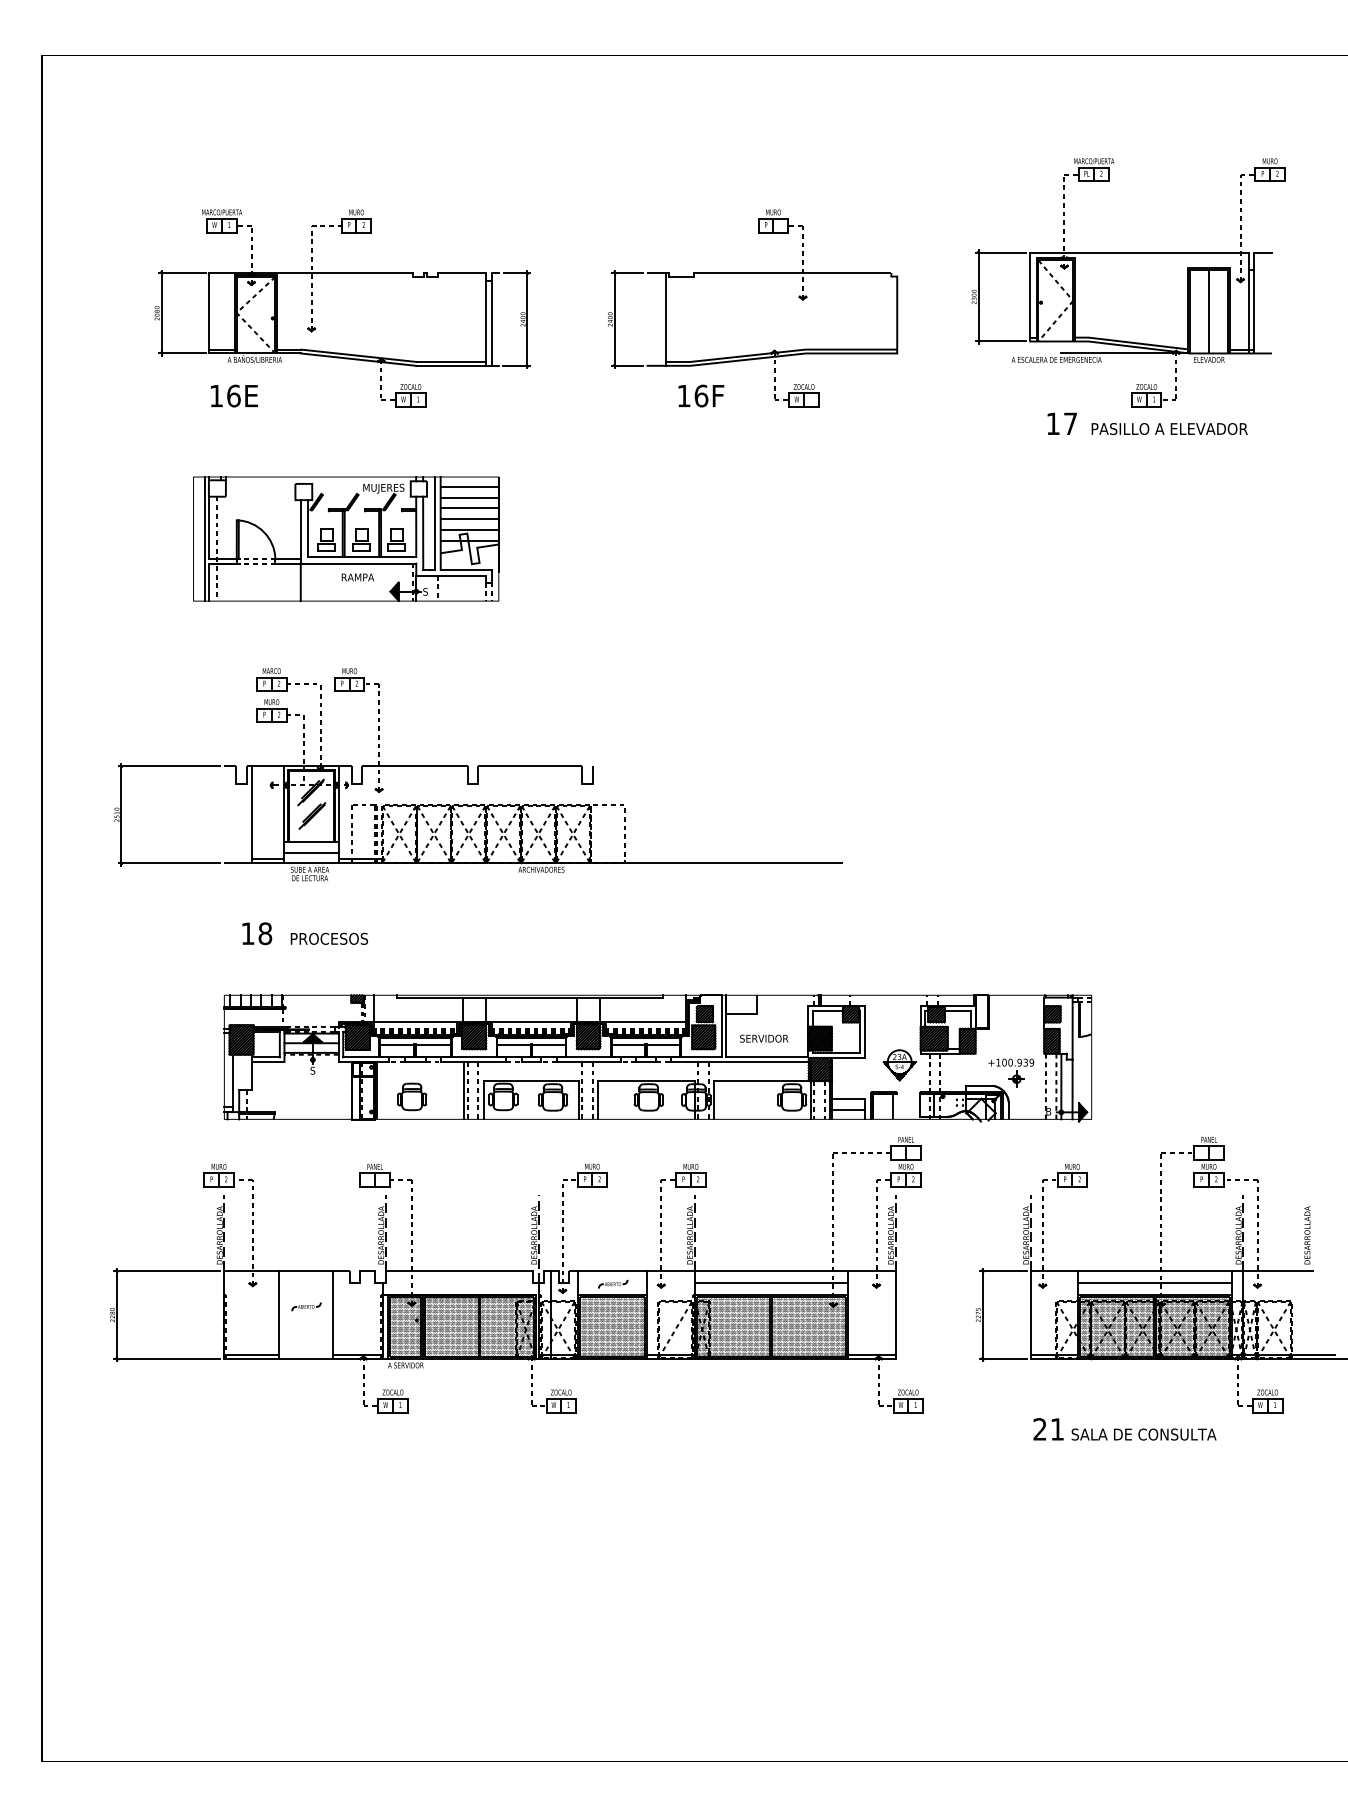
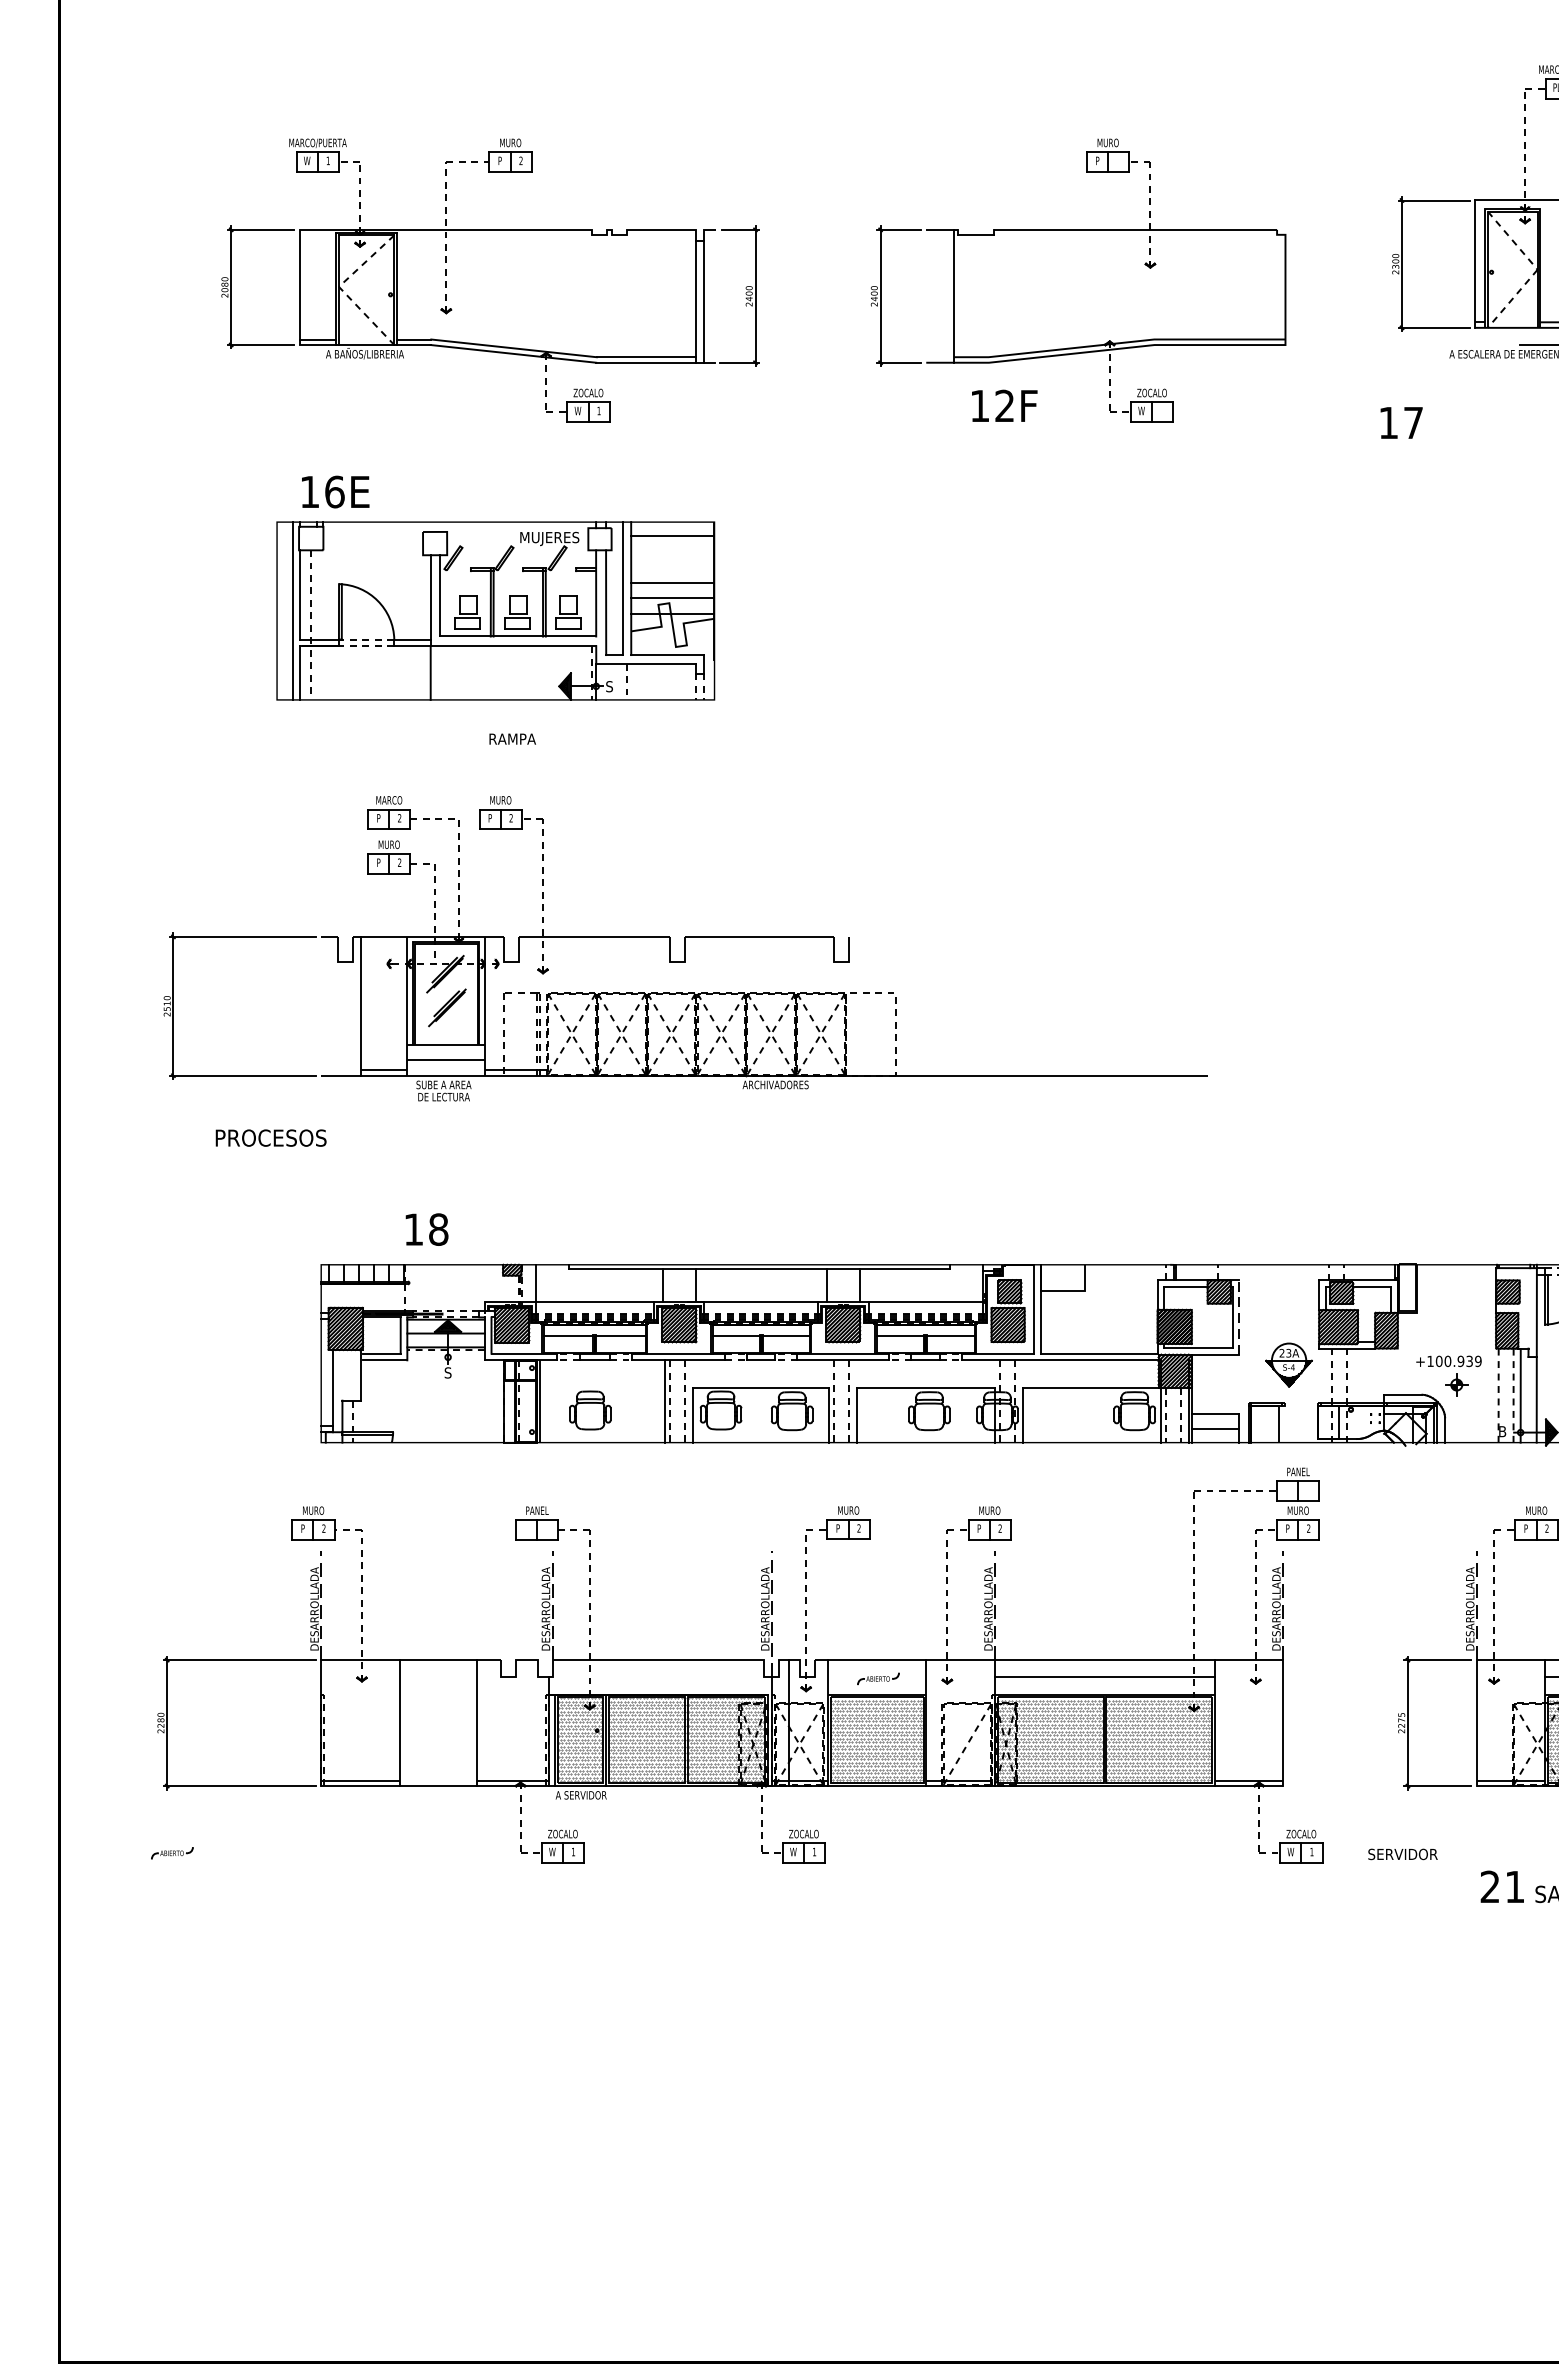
text: (234, 395) -> (335, 491), moved
text: (701, 395) -> (1004, 405), 16F -> 12F
text: (1061, 423) -> (1400, 422), moved
line: (469, 497) -> (672, 551), removed
line: (469, 508) -> (672, 567), removed
text: (357, 577) -> (511, 739), moved
text: (257, 933) -> (427, 1229), moved
text: (329, 938) -> (271, 1137), moved
line: (865, 1032) -> (1240, 1318), solid -> dashed
text: (764, 1038) -> (1403, 1854), moved
part: (306, 1306) -> (172, 1852), moved

